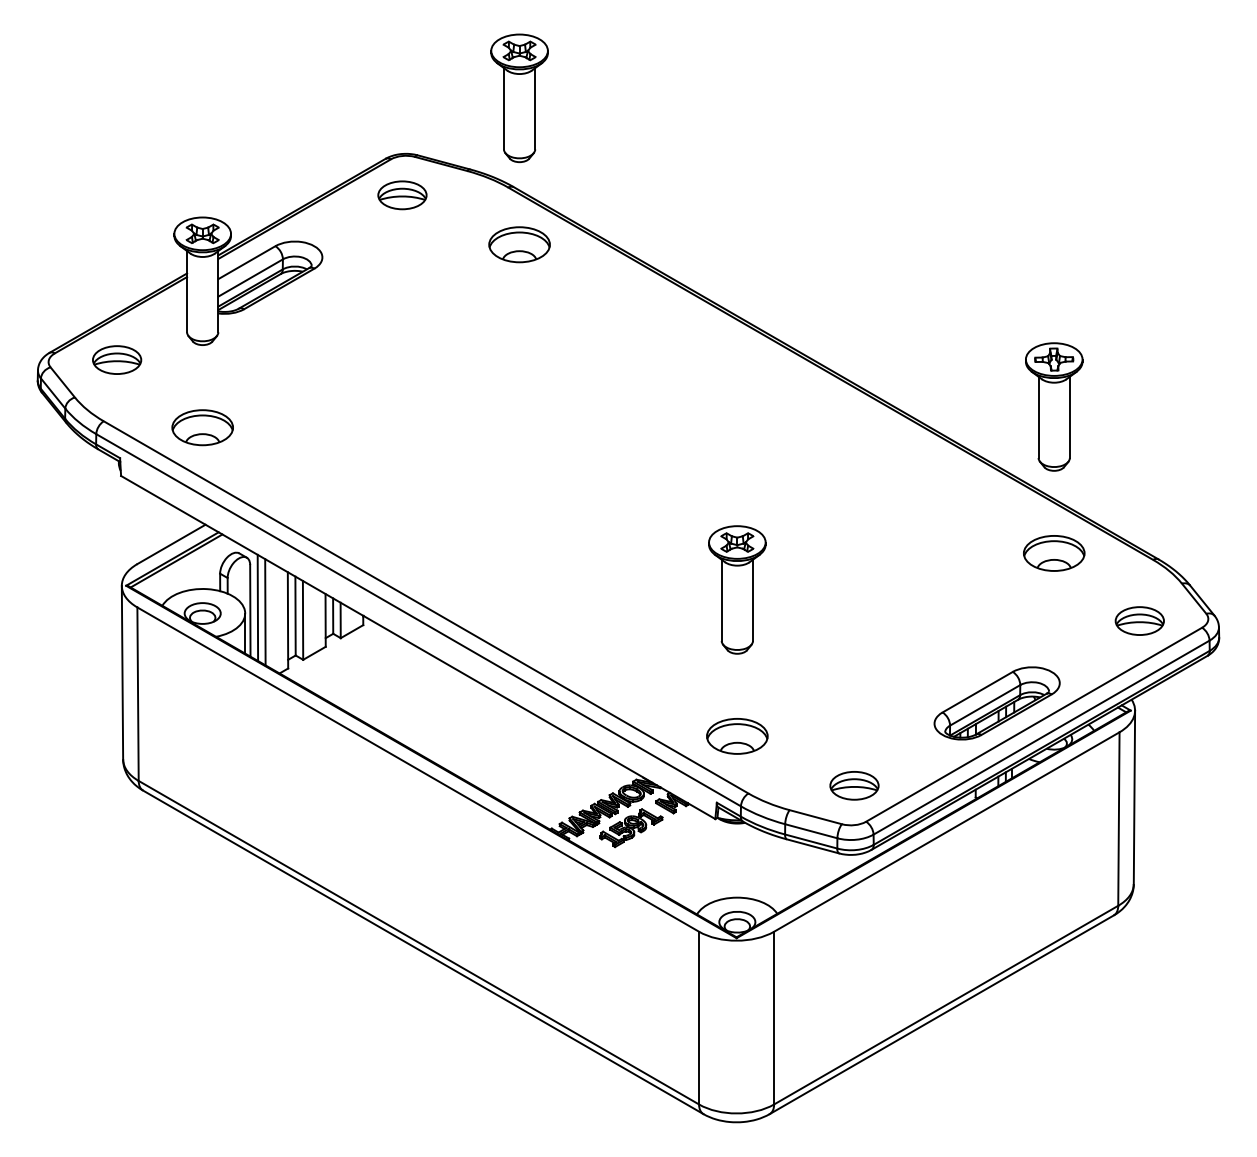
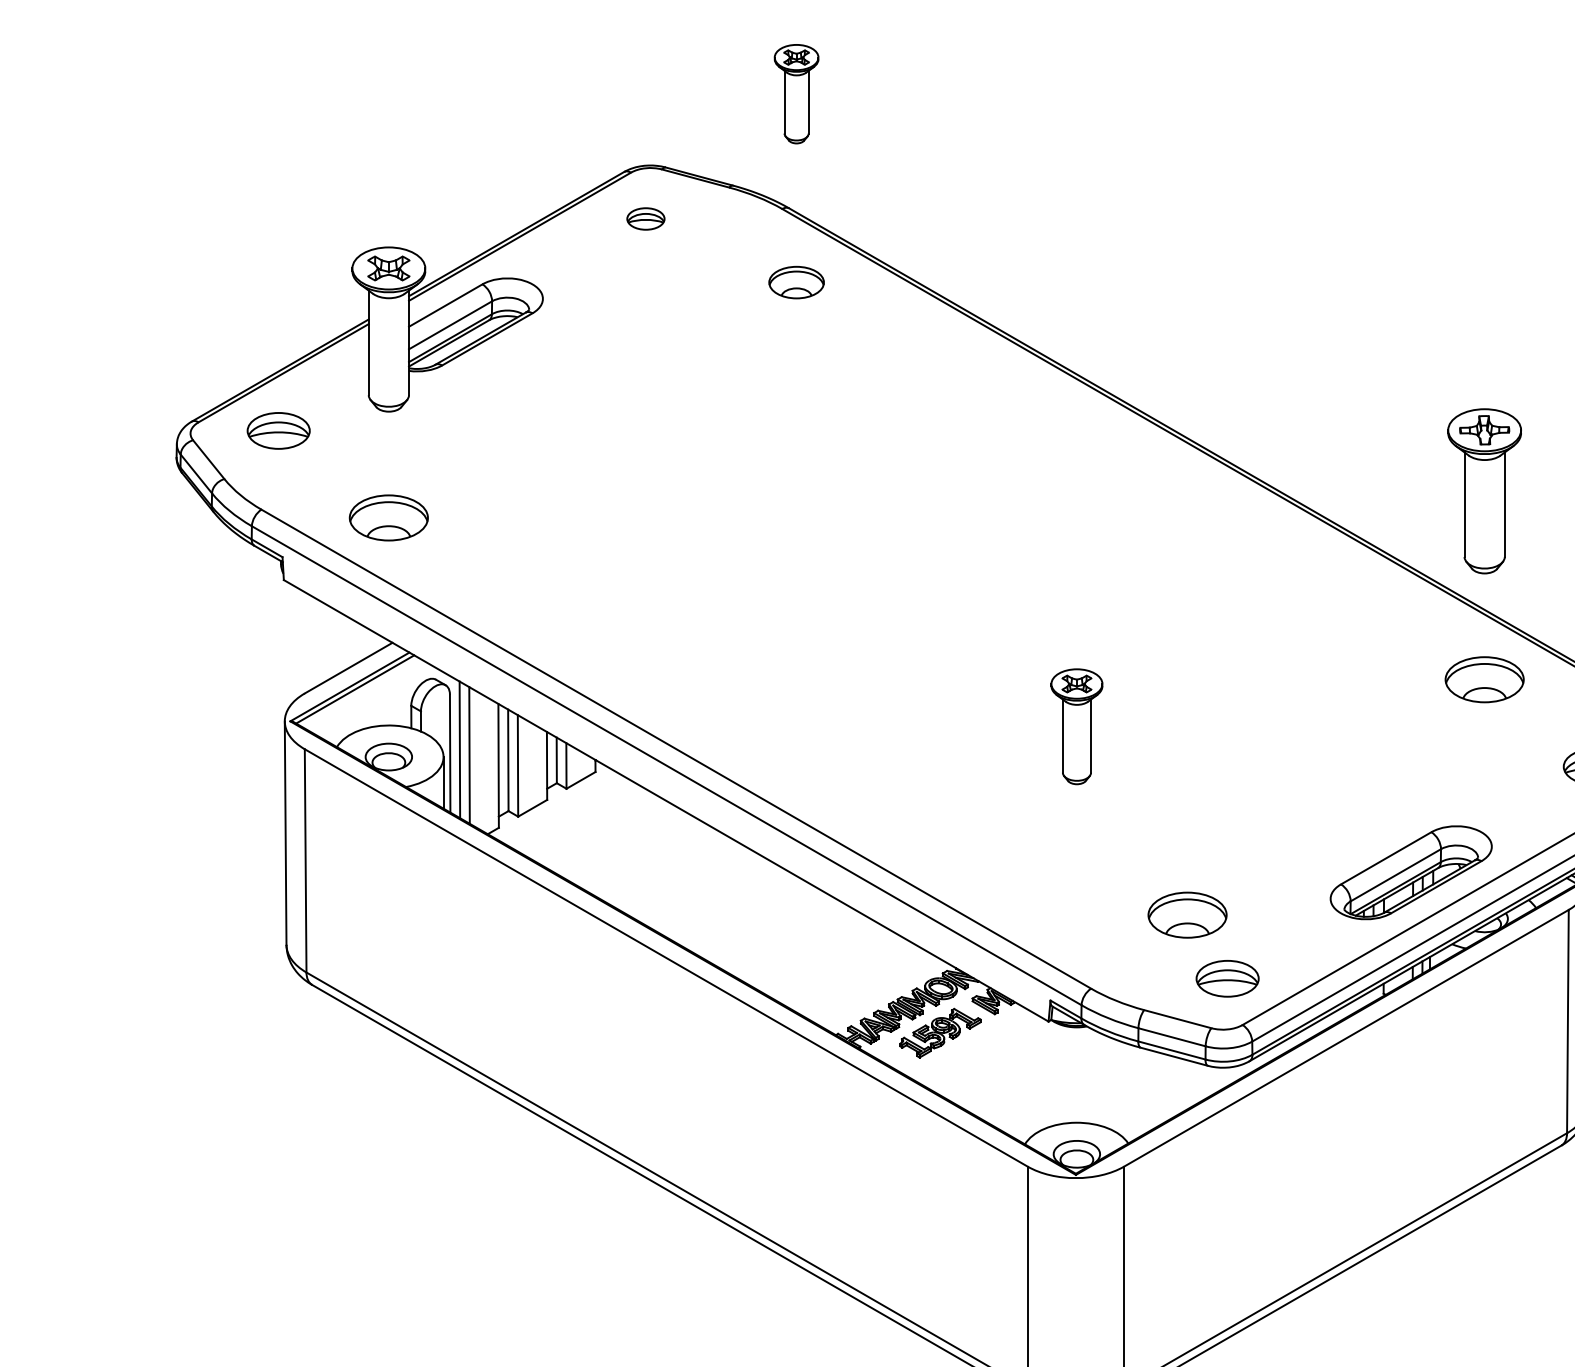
part: (519, 98) -> (796, 94), size x0.6
part: (402, 195) -> (645, 219), size x0.6
part: (519, 244) -> (796, 282), size x0.7
part: (737, 589) -> (1077, 726), size x0.7
part: (737, 736) -> (1187, 915), moved

